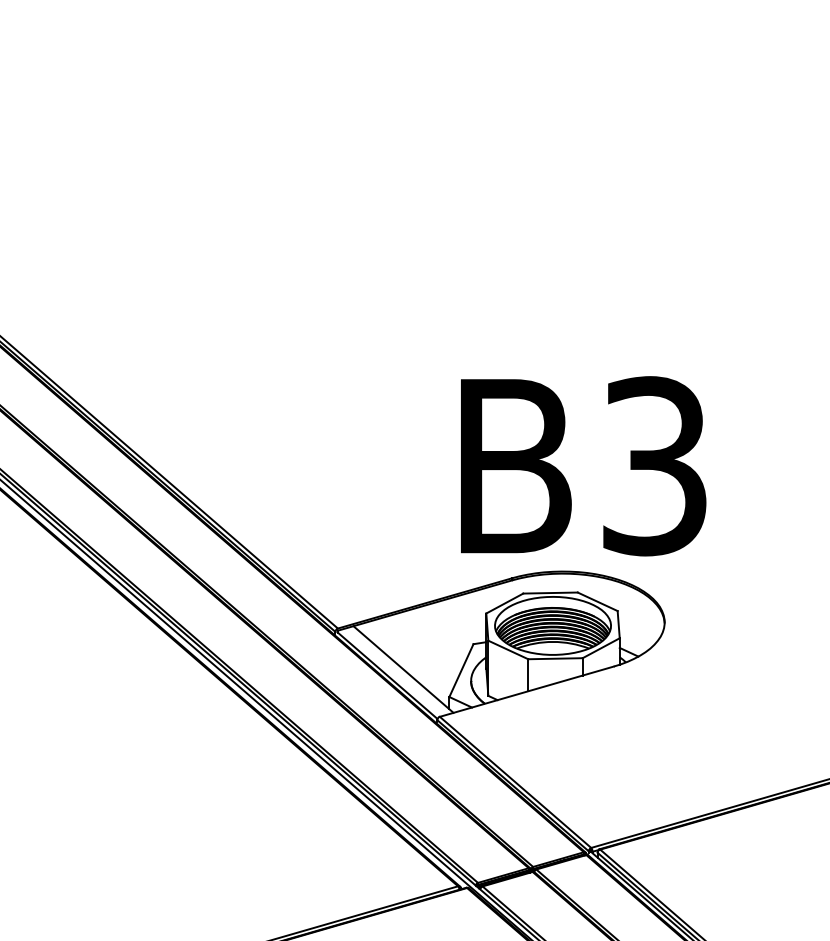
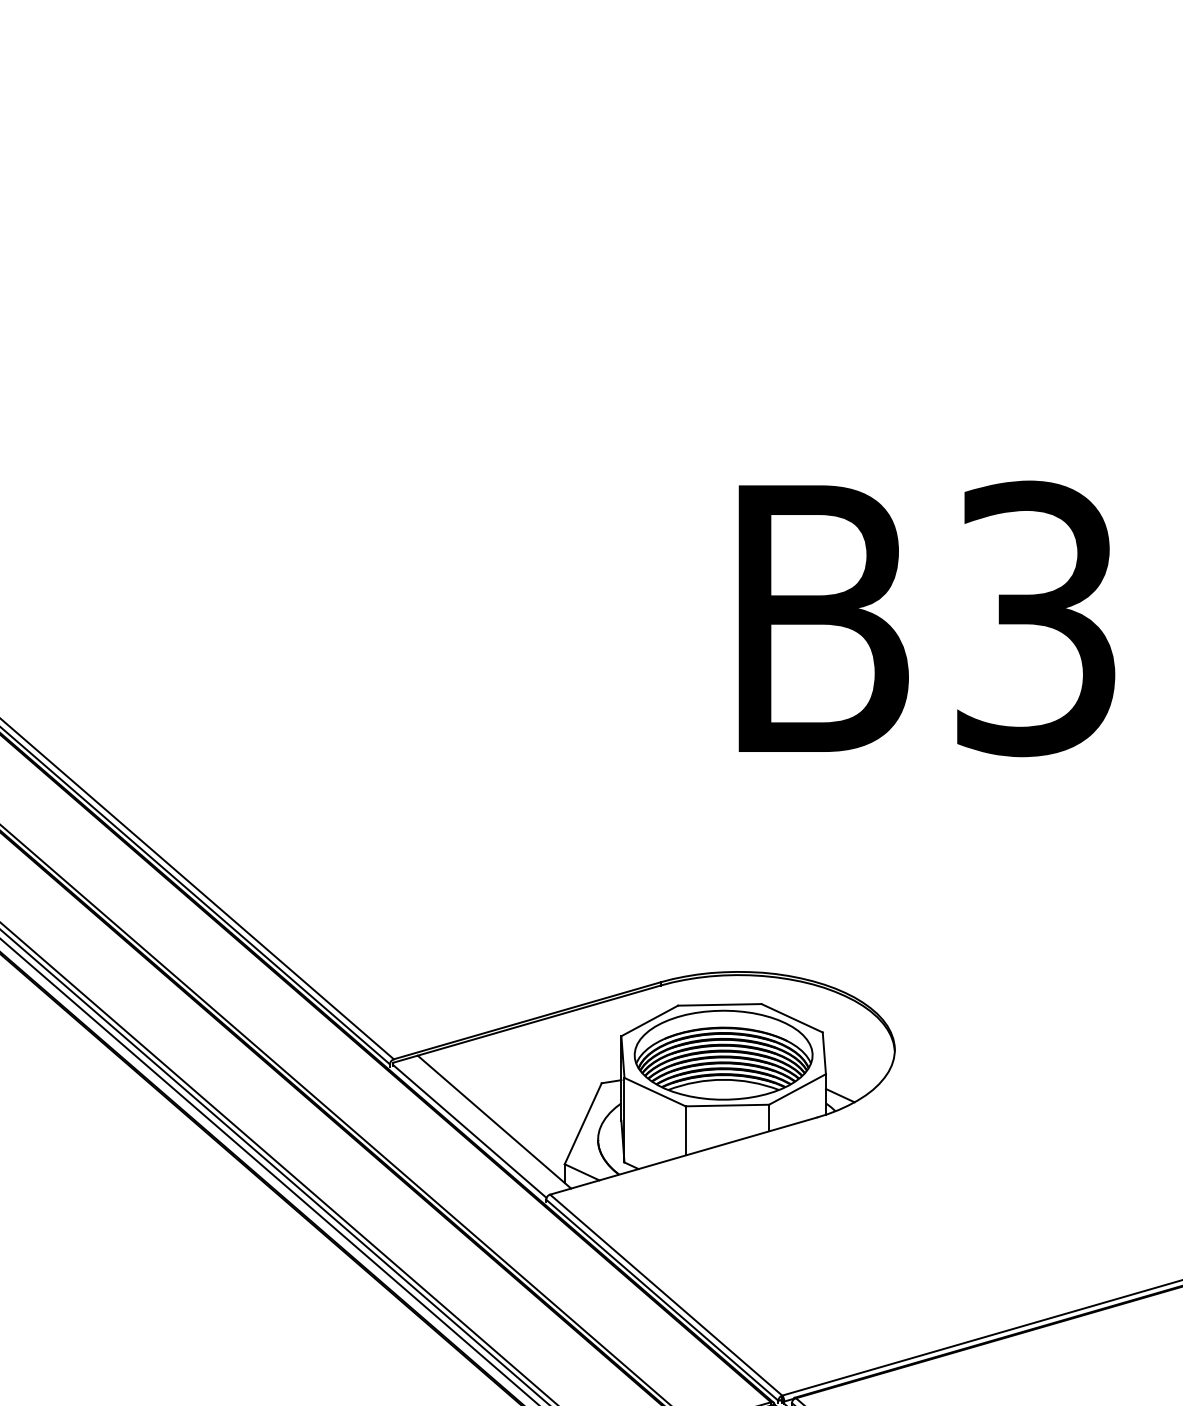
text: (583, 466) -> (926, 619), moved

